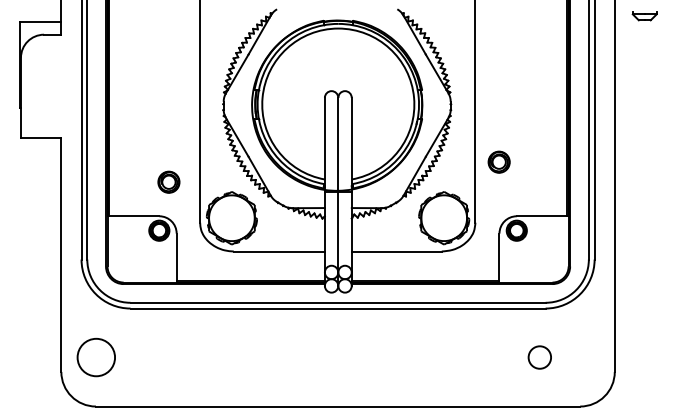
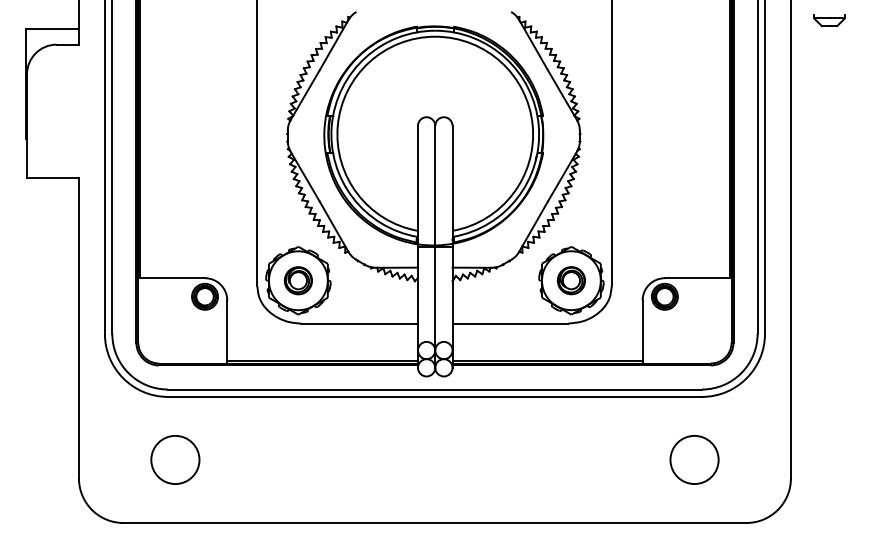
part: (498, 161) -> (570, 279), moved
part: (168, 181) -> (297, 279), moved
circle: (95, 357) -> (174, 459), moved
circle: (539, 357) -> (694, 459), size x1.67

